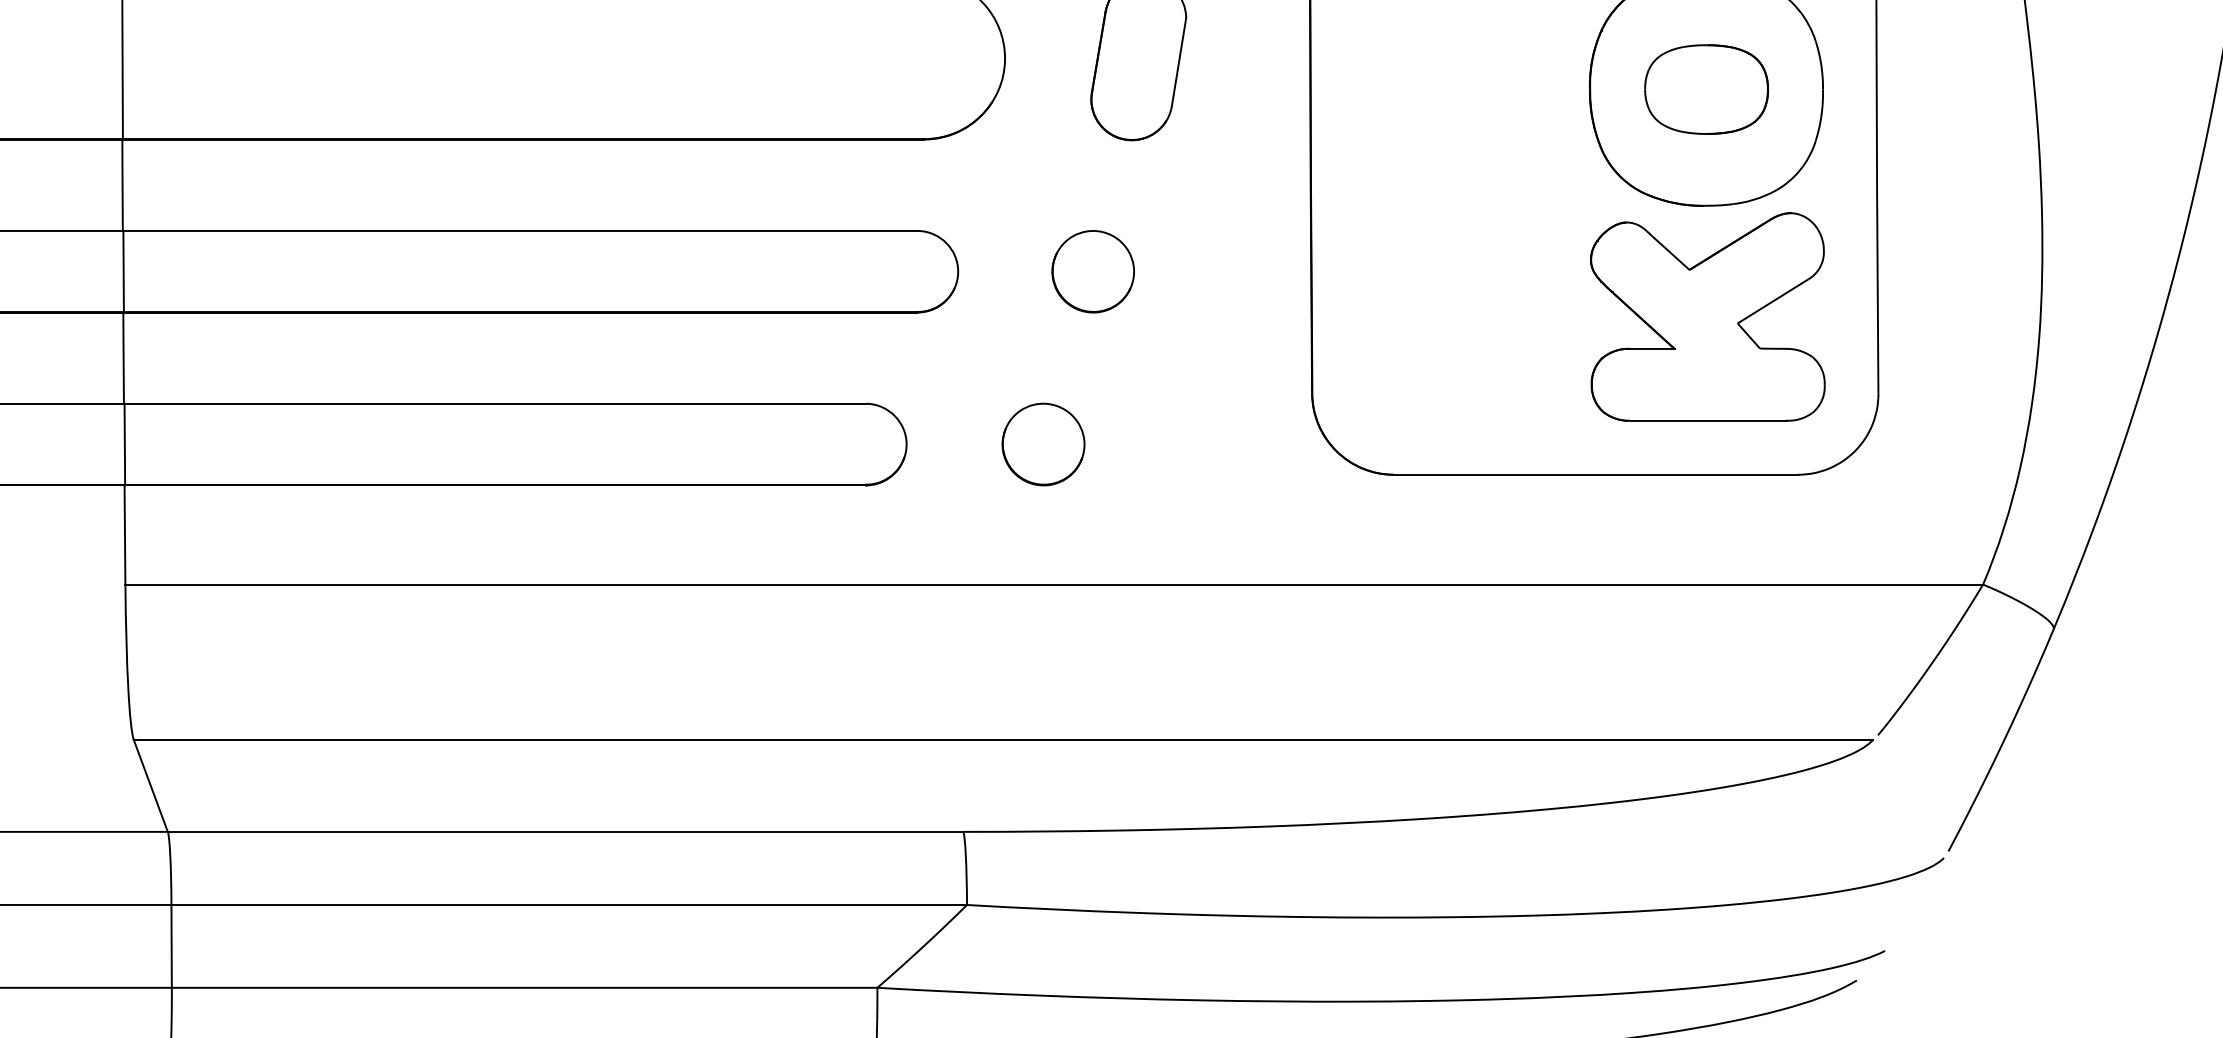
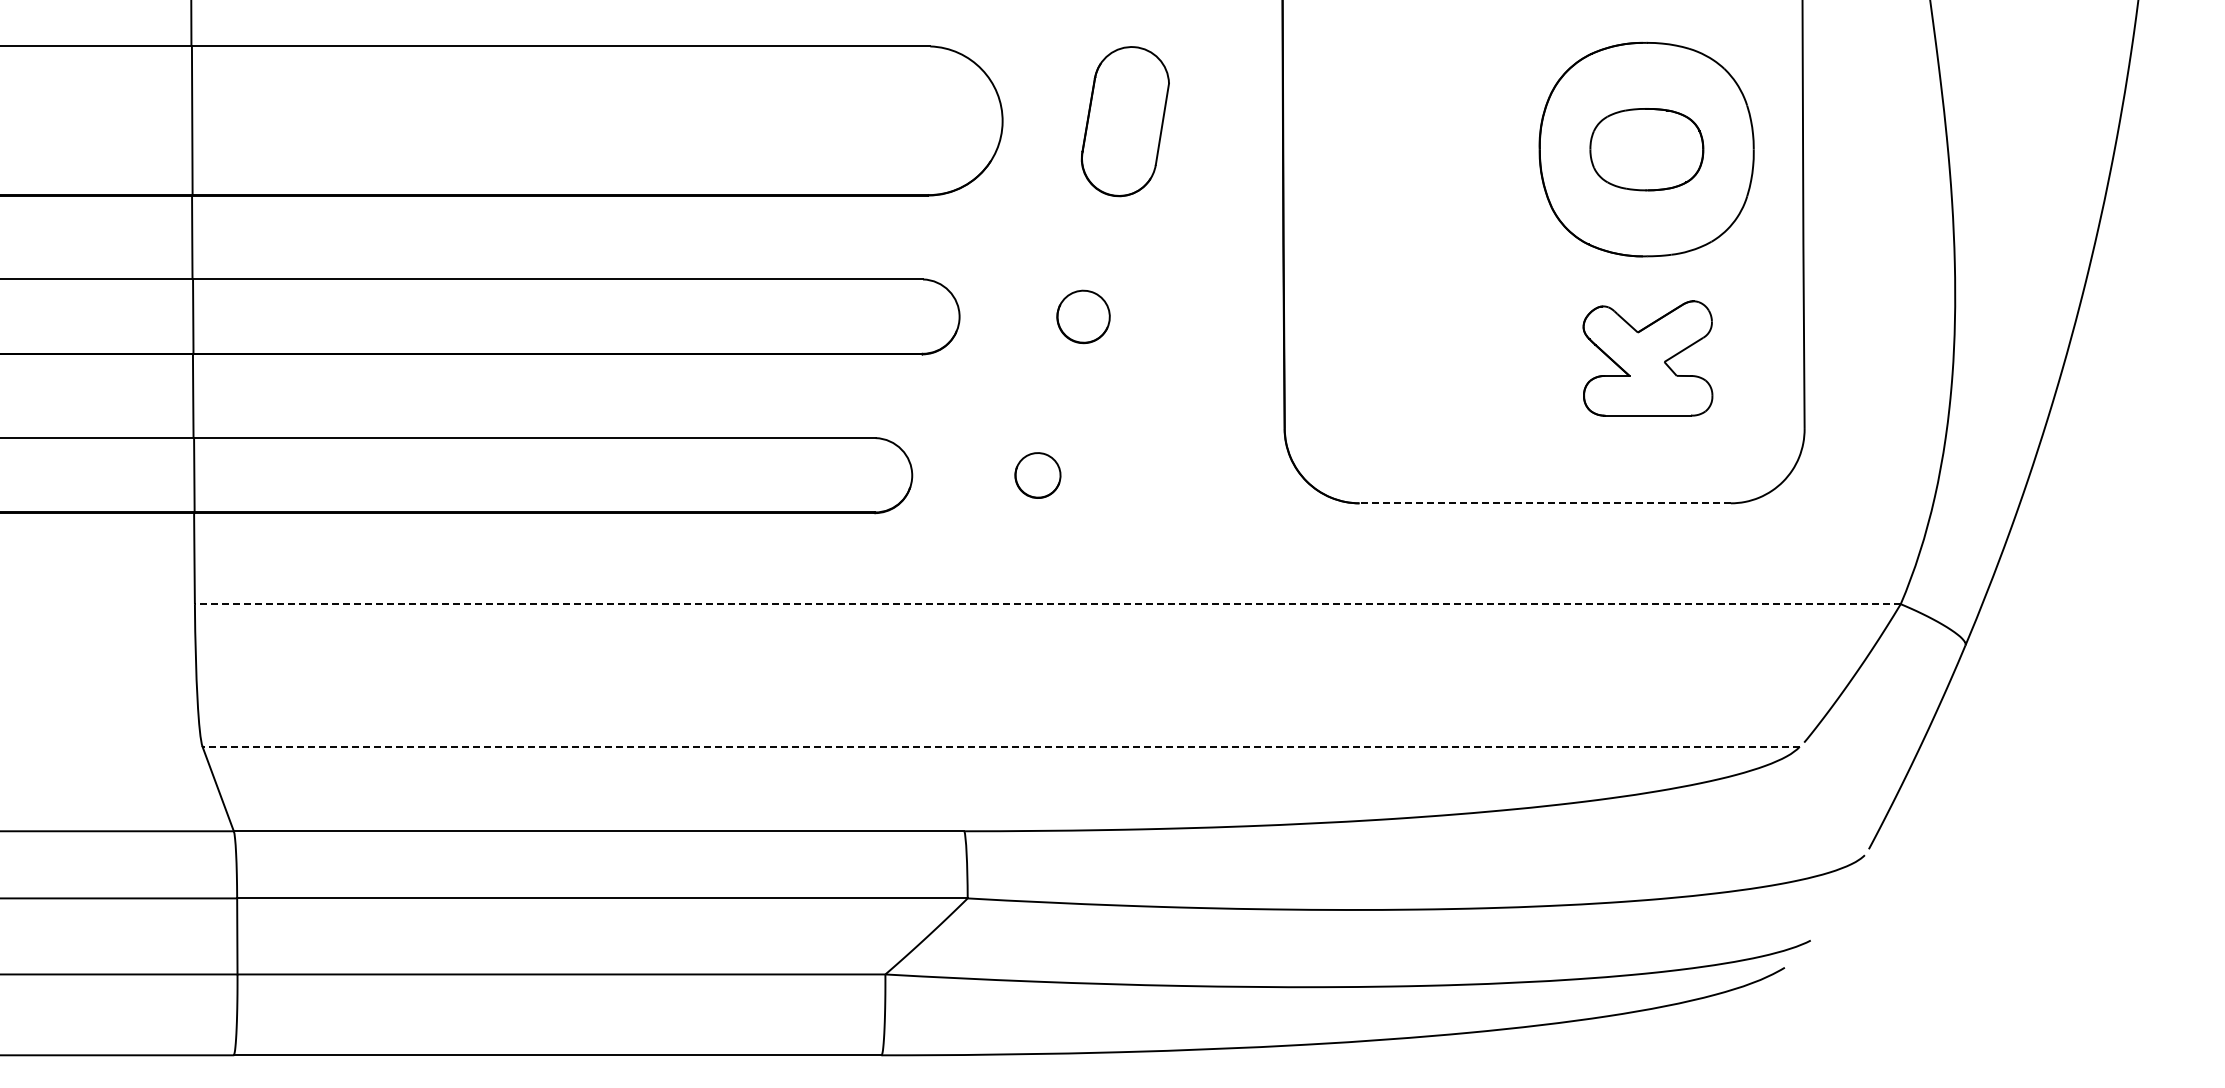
part: (1093, 271) -> (1083, 316), size x0.7
part: (1707, 317) -> (1647, 358), size x0.6
part: (1043, 444) -> (1037, 475), size x0.6
line: (1596, 474) -> (1545, 503), solid -> dashed
line: (1053, 584) -> (1047, 604), solid -> dashed
line: (1003, 739) -> (1001, 746), solid -> dashed

